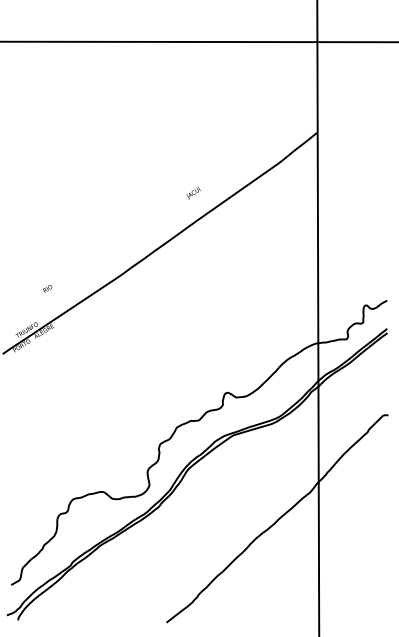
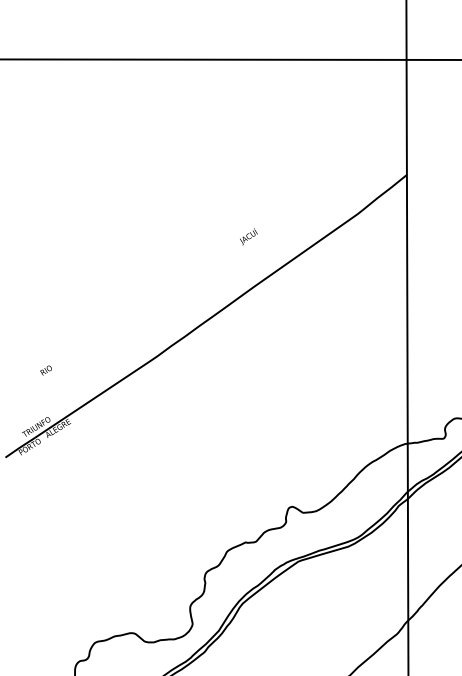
text: (193, 192) -> (248, 236), moved
text: (47, 288) -> (46, 370), moved

